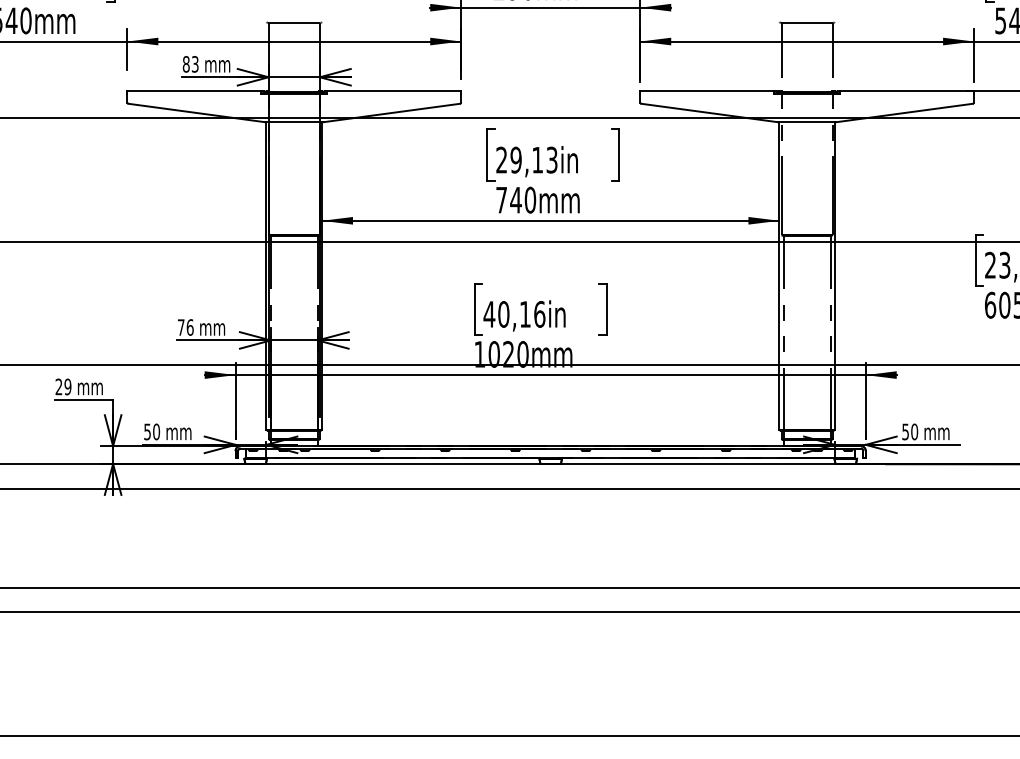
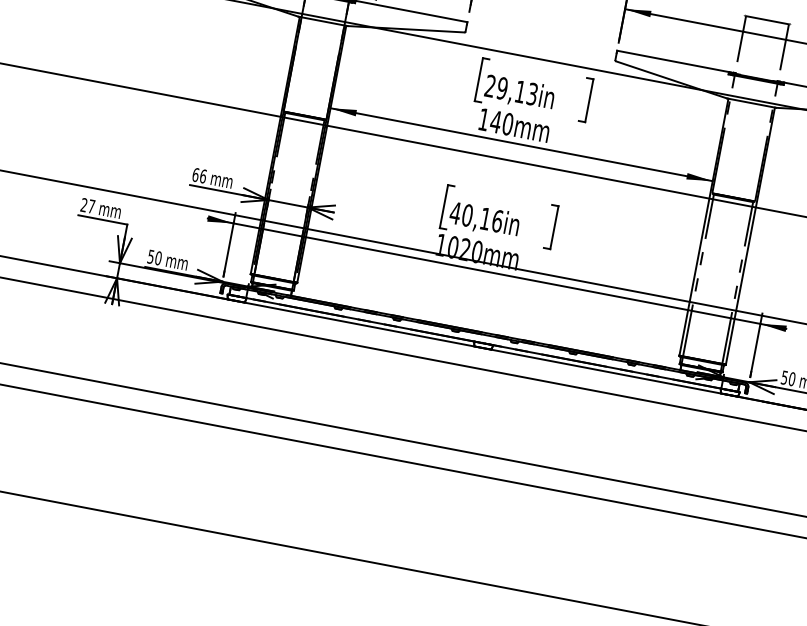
text: (501, 200) -> (483, 119), 740mm -> 140mm
text: (180, 327) -> (195, 174), 76 -> 66
text: (67, 386) -> (91, 206), 29 -> 27

